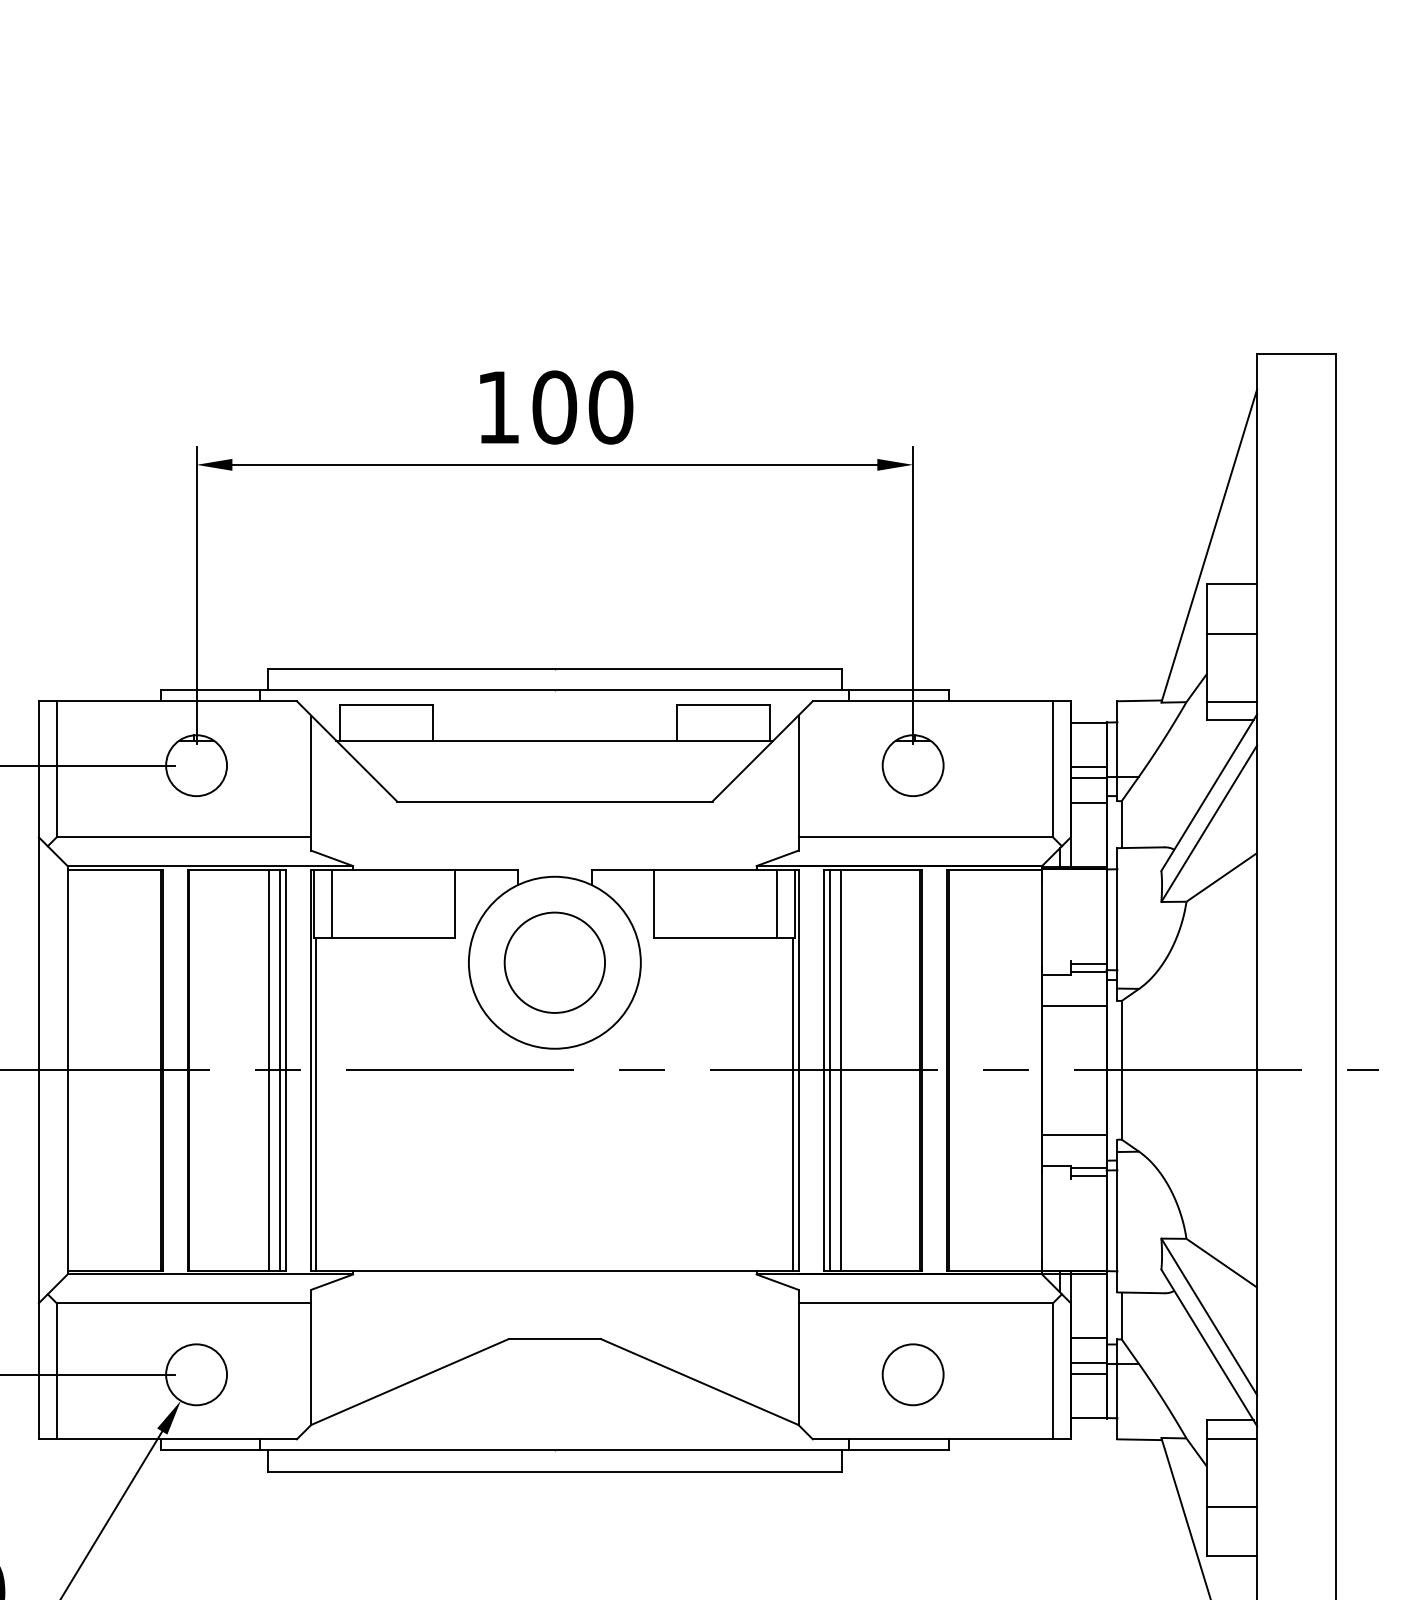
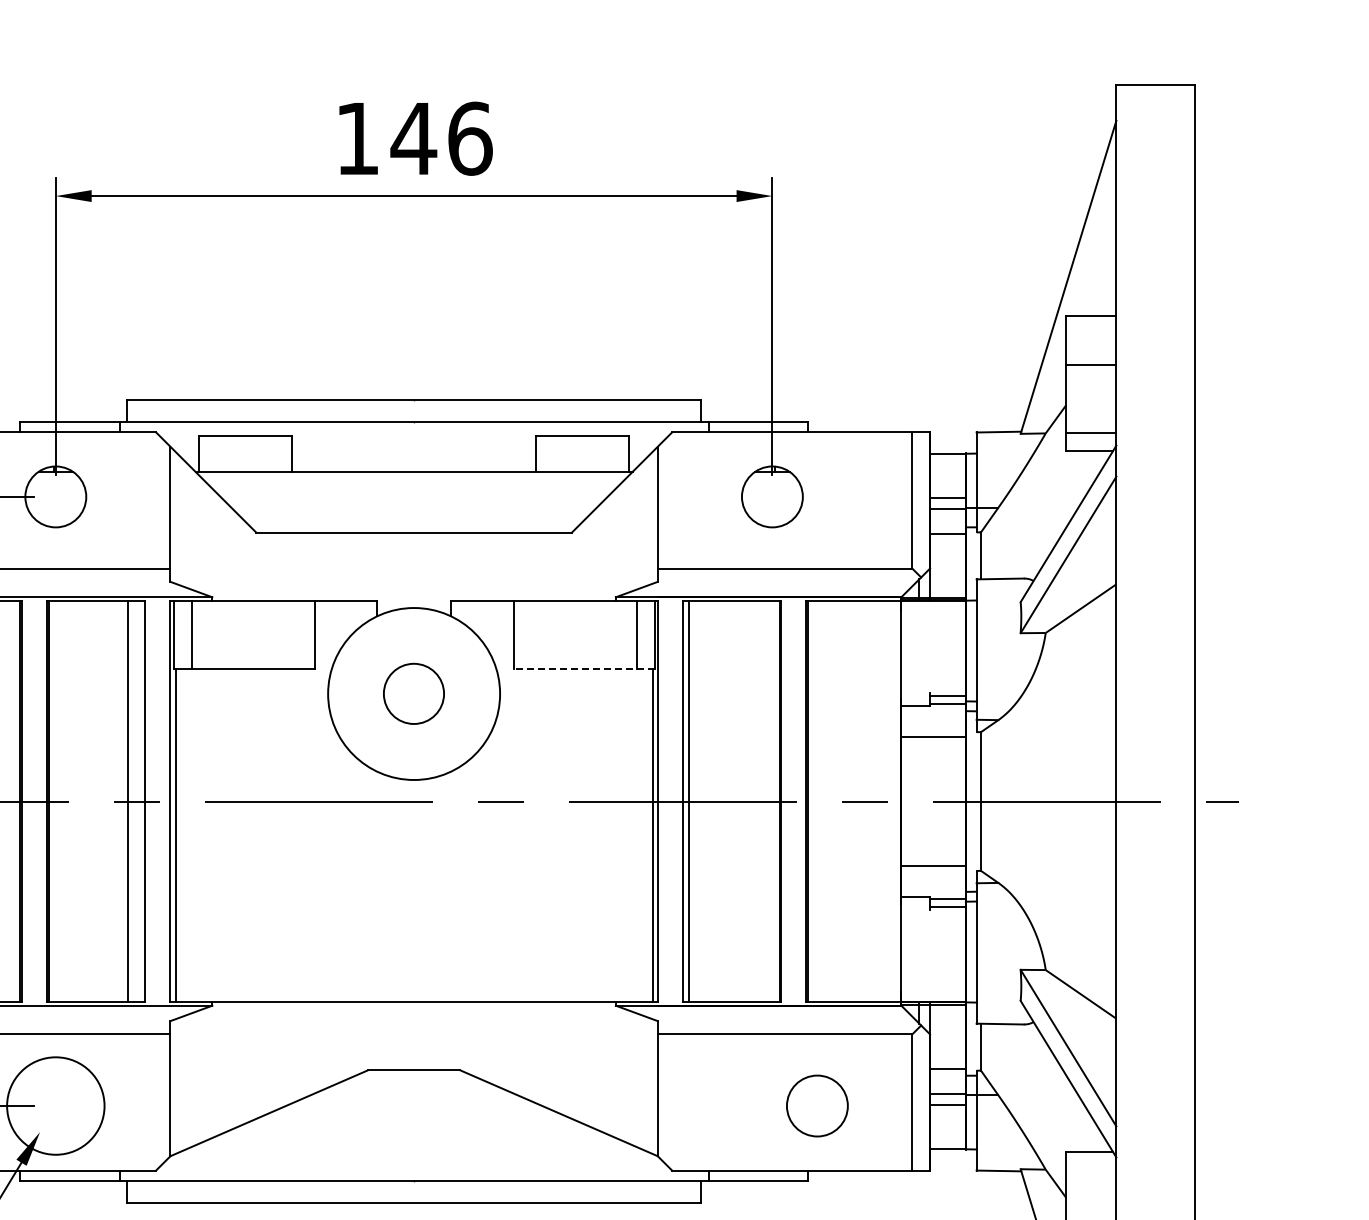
text: (582, 407) -> (441, 138), 100 -> 146
line: (724, 937) -> (583, 668), solid -> dashed
circle: (554, 962) -> (413, 693), size x0.6
line: (280, 1069) -> (139, 800), removed
line: (841, 1069) -> (700, 800), removed
circle: (196, 1374) -> (55, 1105), size x1.6
circle: (912, 1374) -> (816, 1105), moved
line: (1231, 1438) -> (1090, 1169), removed

